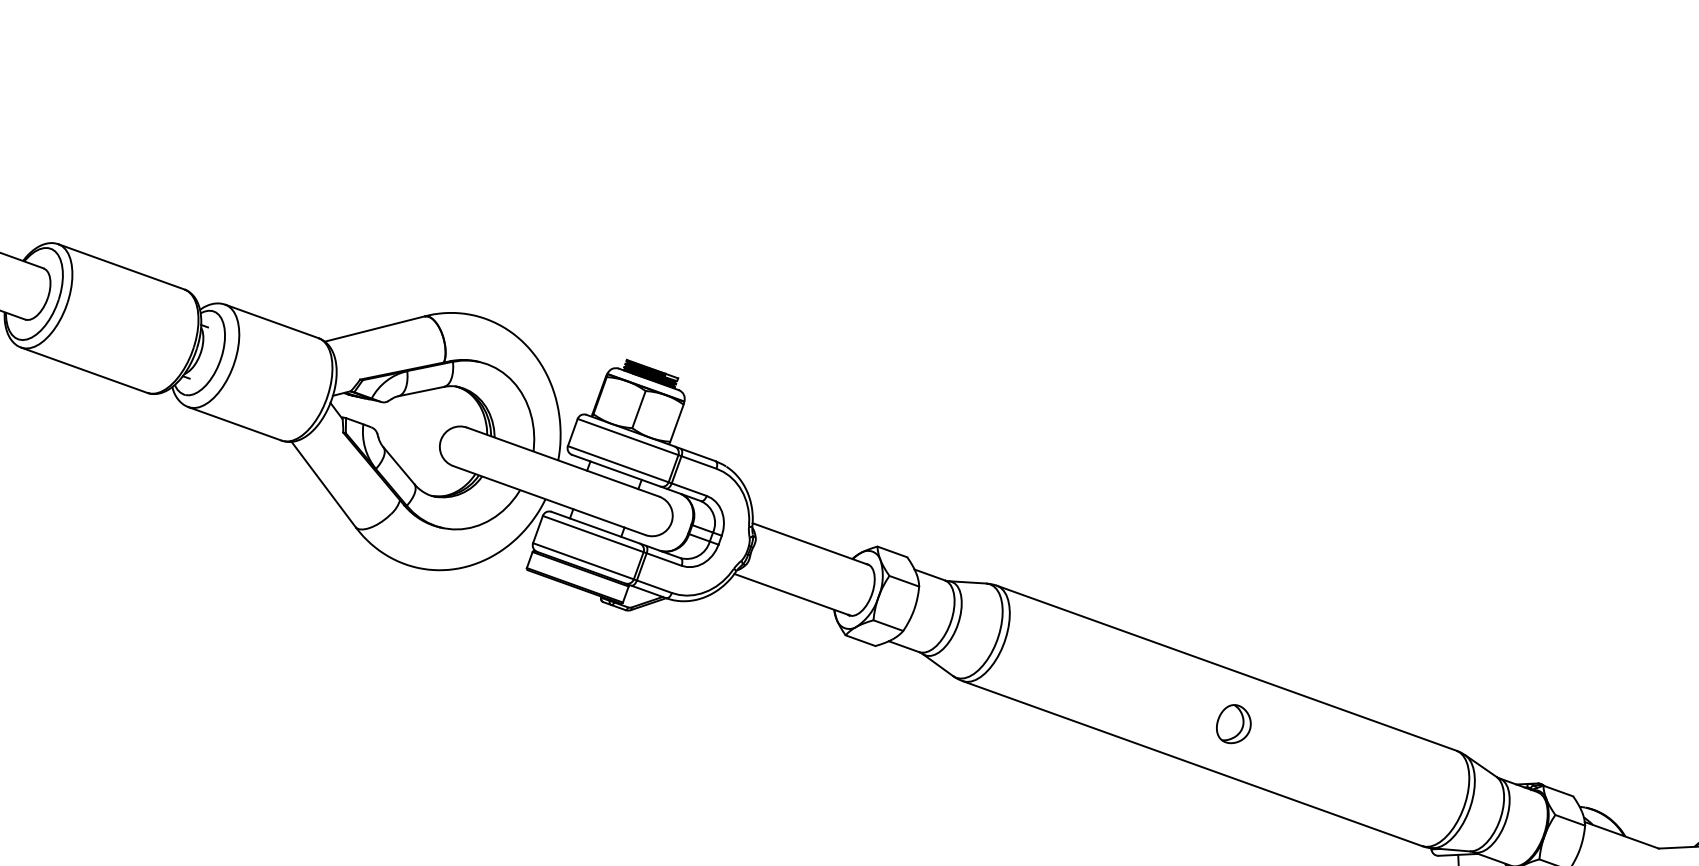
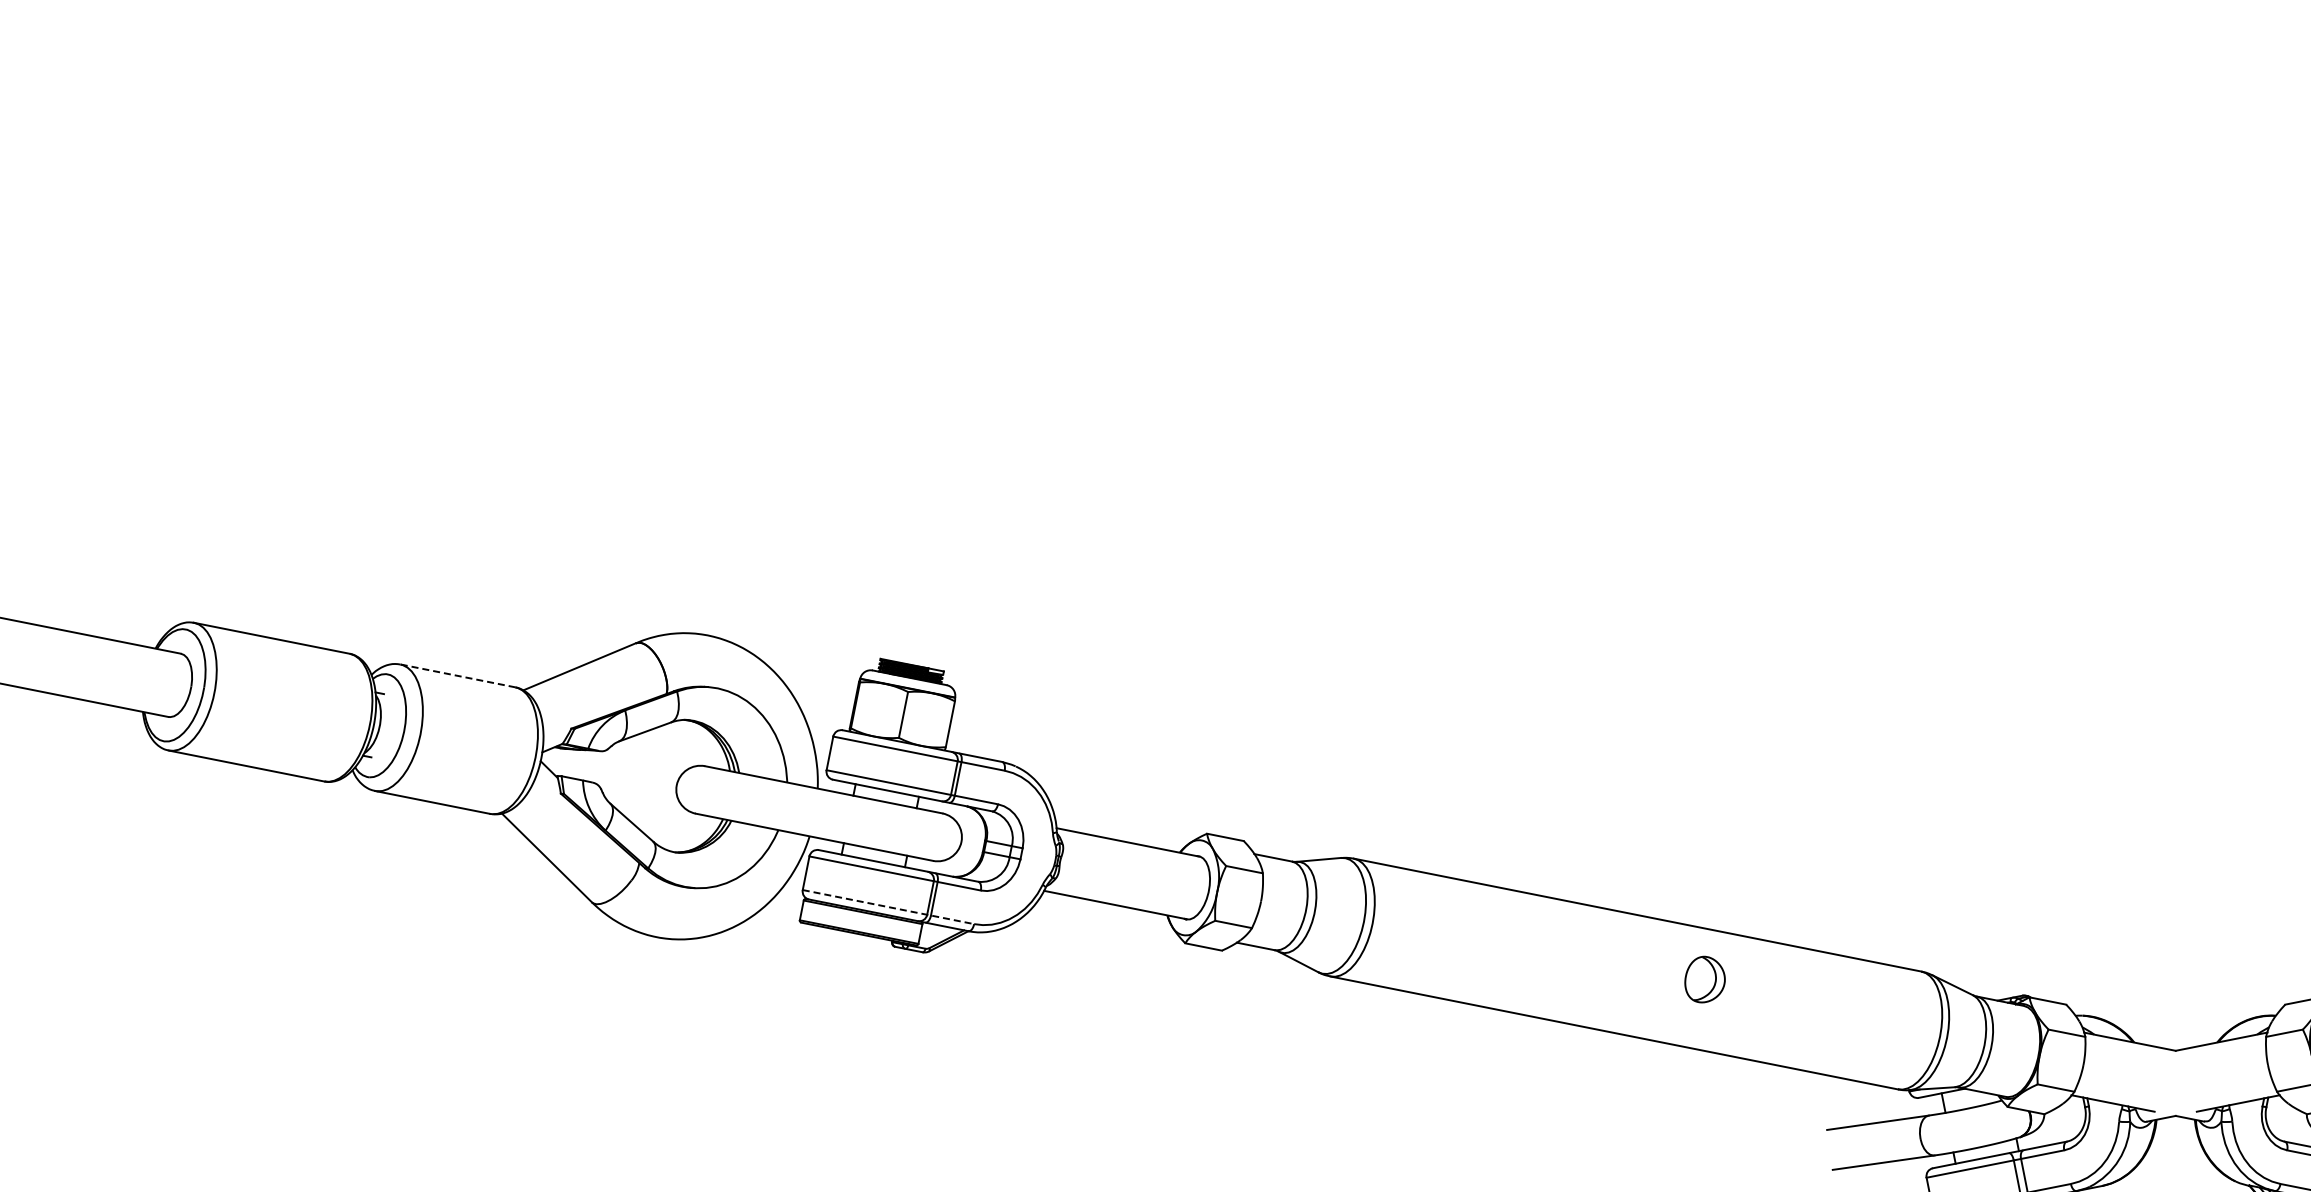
line: (271, 321) -> (457, 675), solid -> dashed
line: (602, 568) -> (888, 907), solid -> dashed
part: (1233, 724) -> (1704, 979), moved

